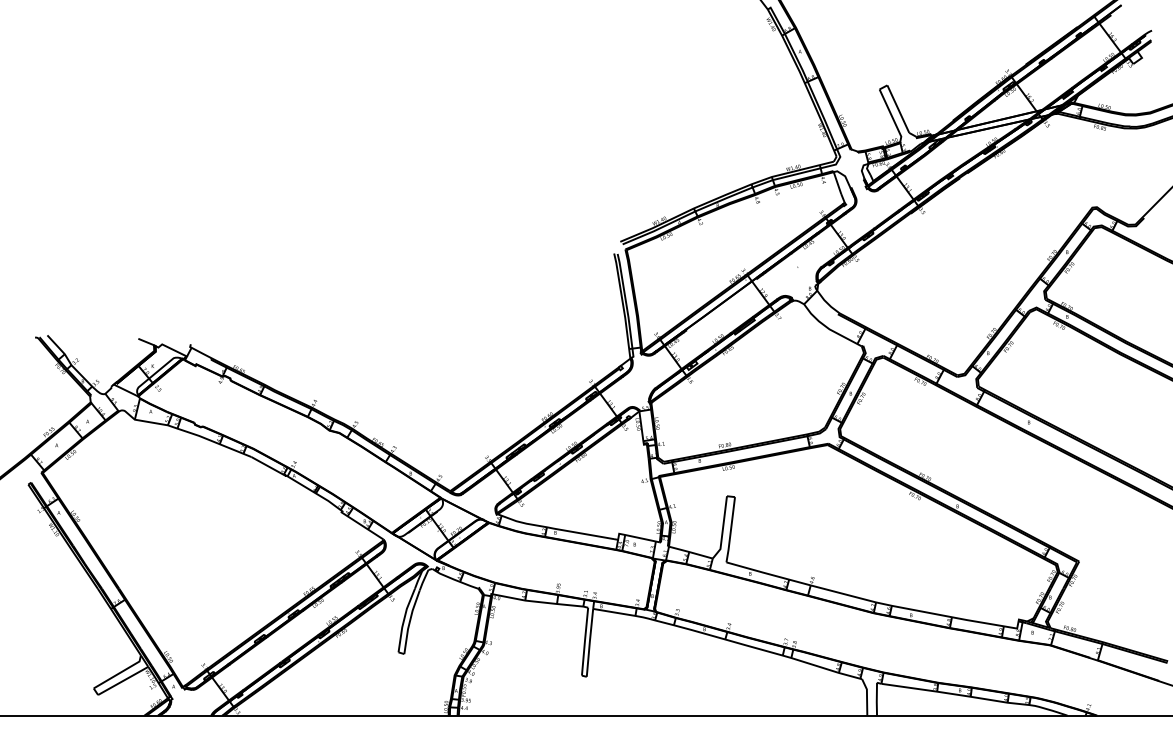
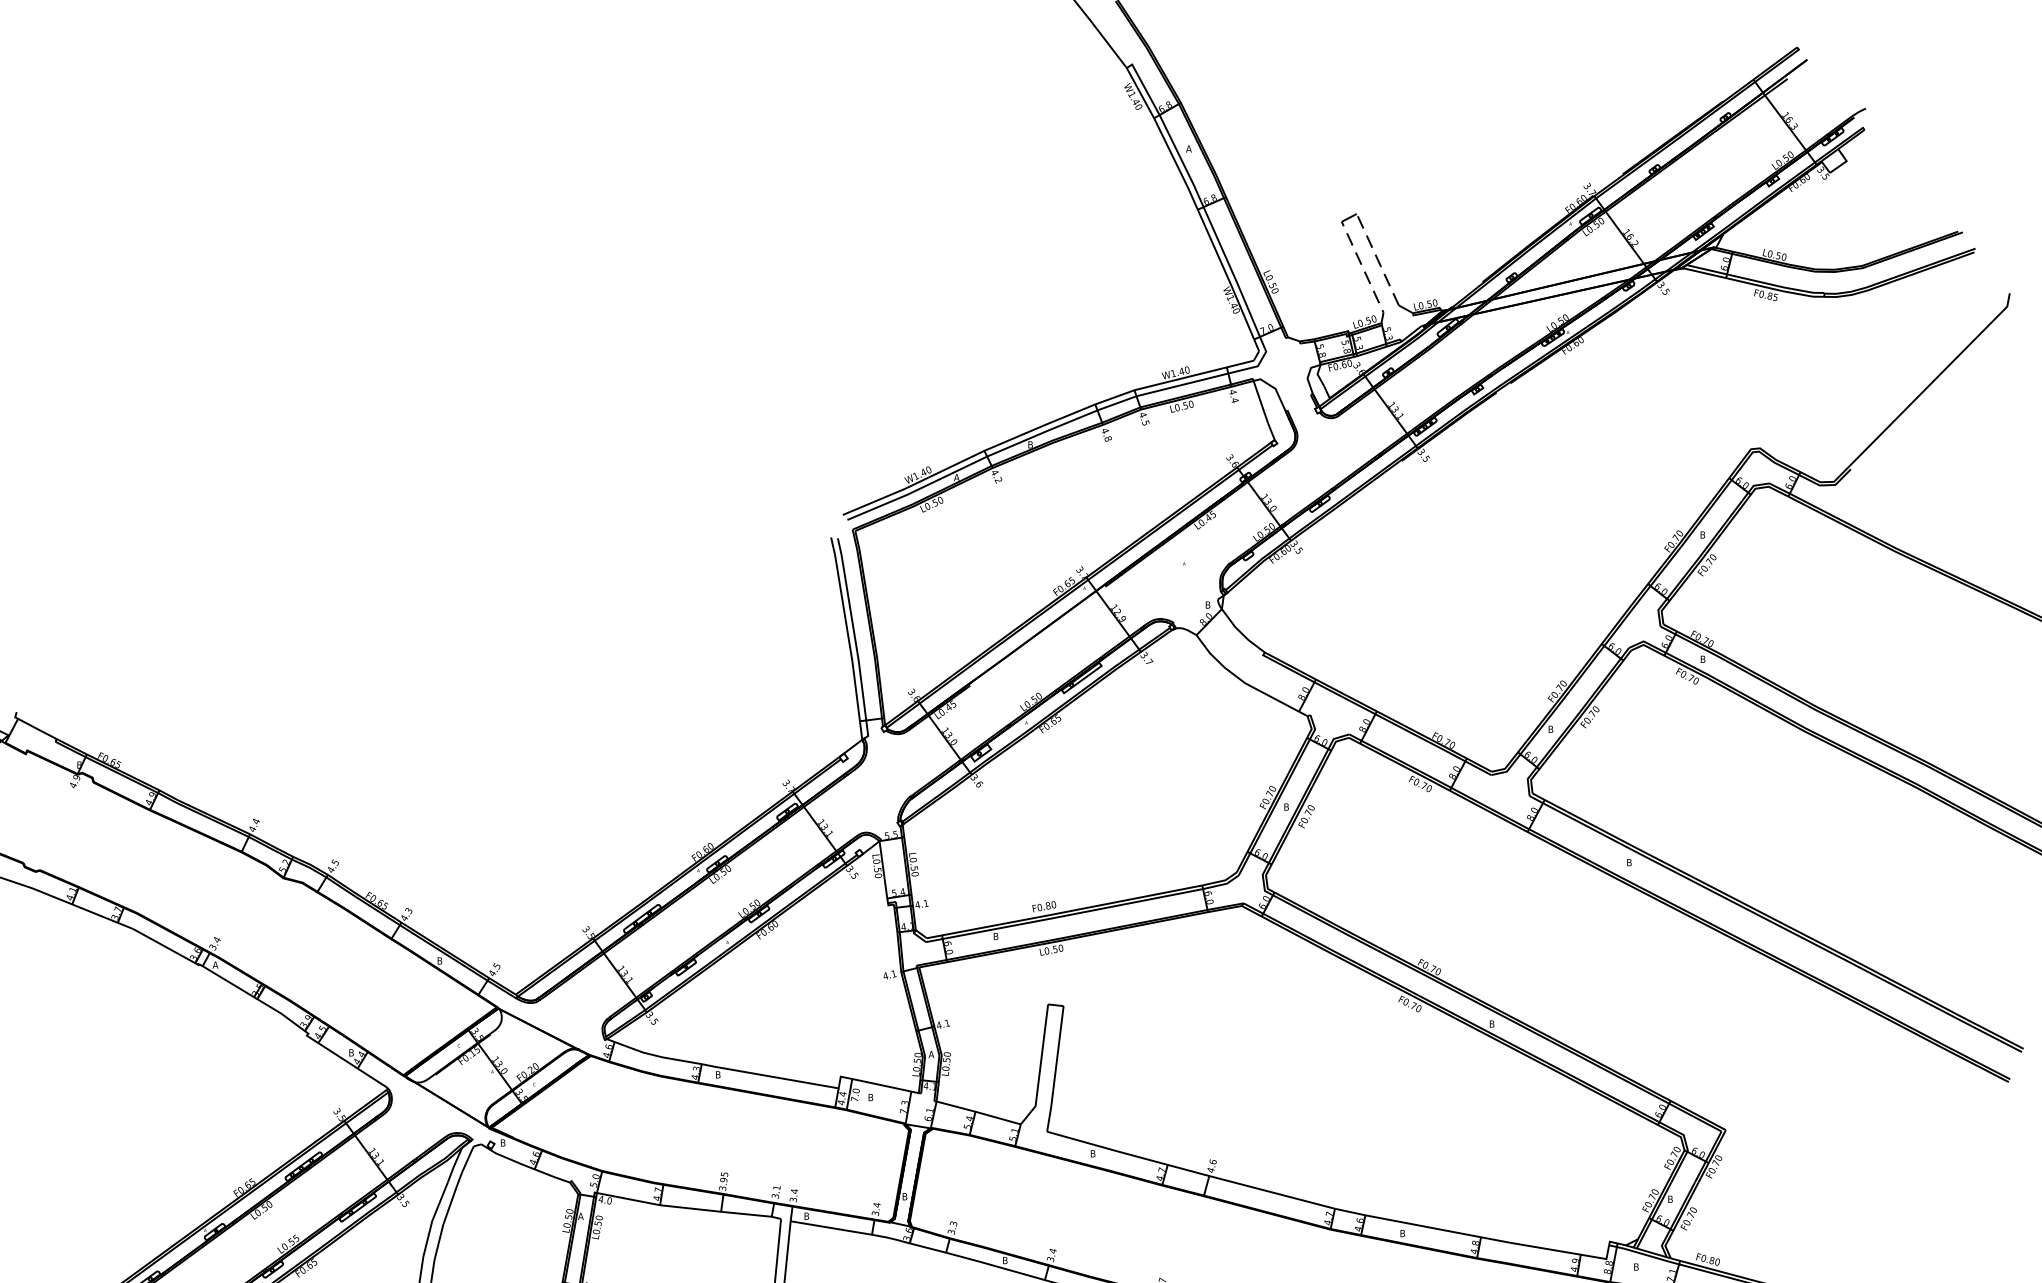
line: (898, 108) -> (1378, 258), solid -> dashed
line: (891, 115) -> (1364, 271), solid -> dashed

